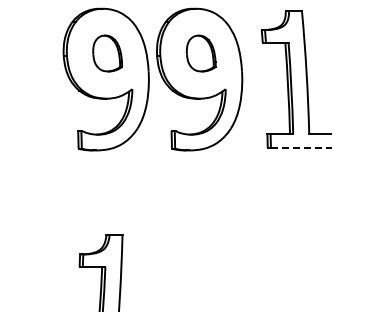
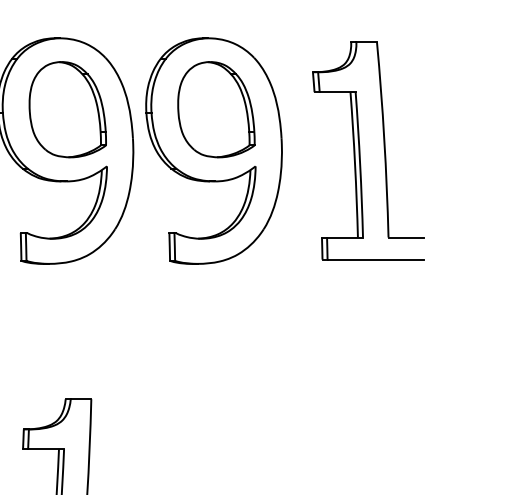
part: (107, 53) -> (67, 109), size x1.67
part: (201, 53) -> (217, 109), size x1.67
line: (301, 147) -> (376, 259), dashed -> solid

